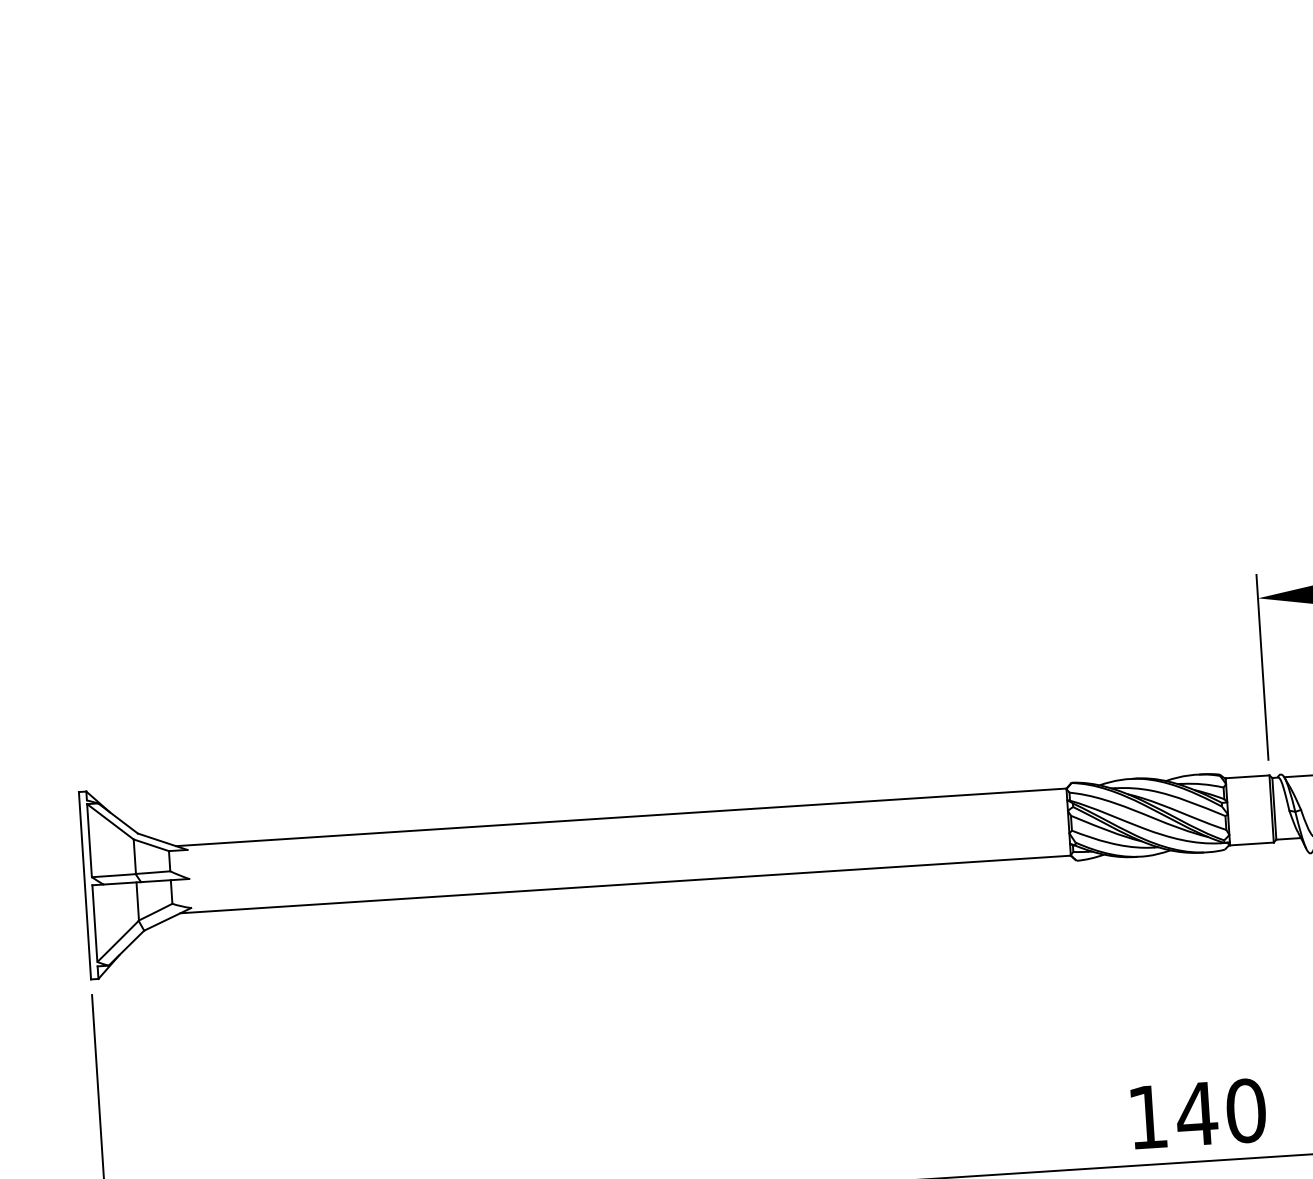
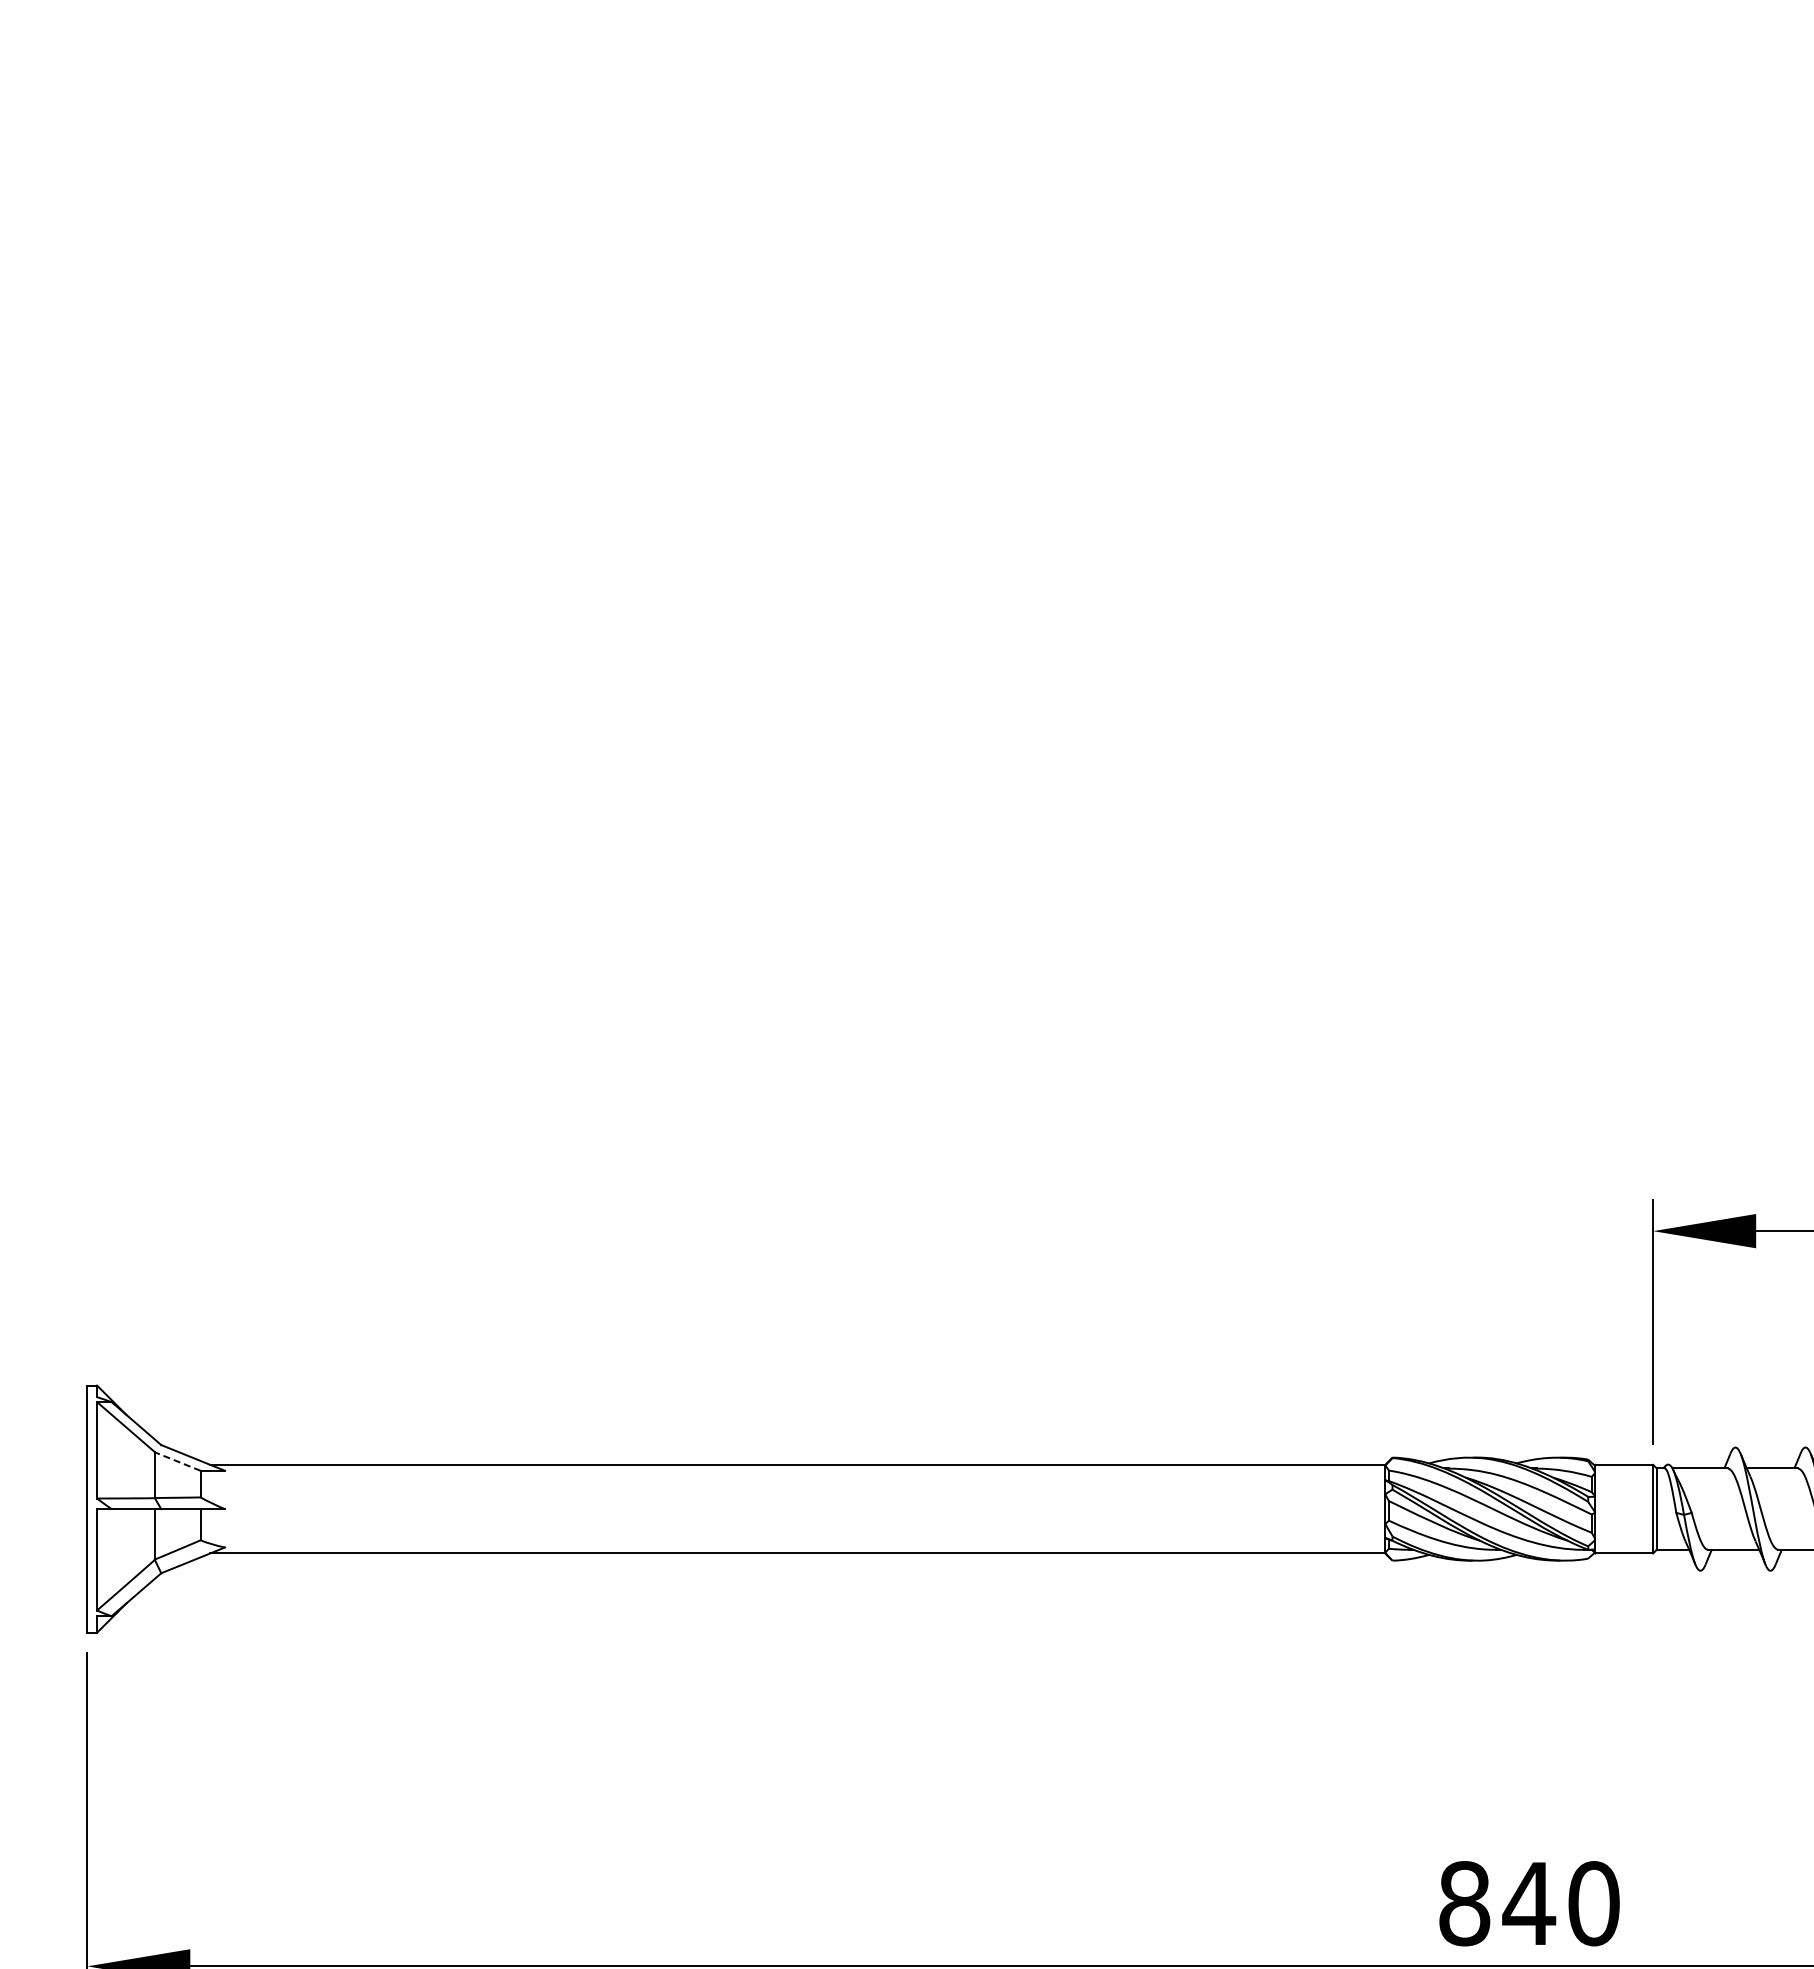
line: (151, 845) -> (177, 1461), solid -> dashed
text: (1147, 1117) -> (1464, 1903), 140 -> 840

